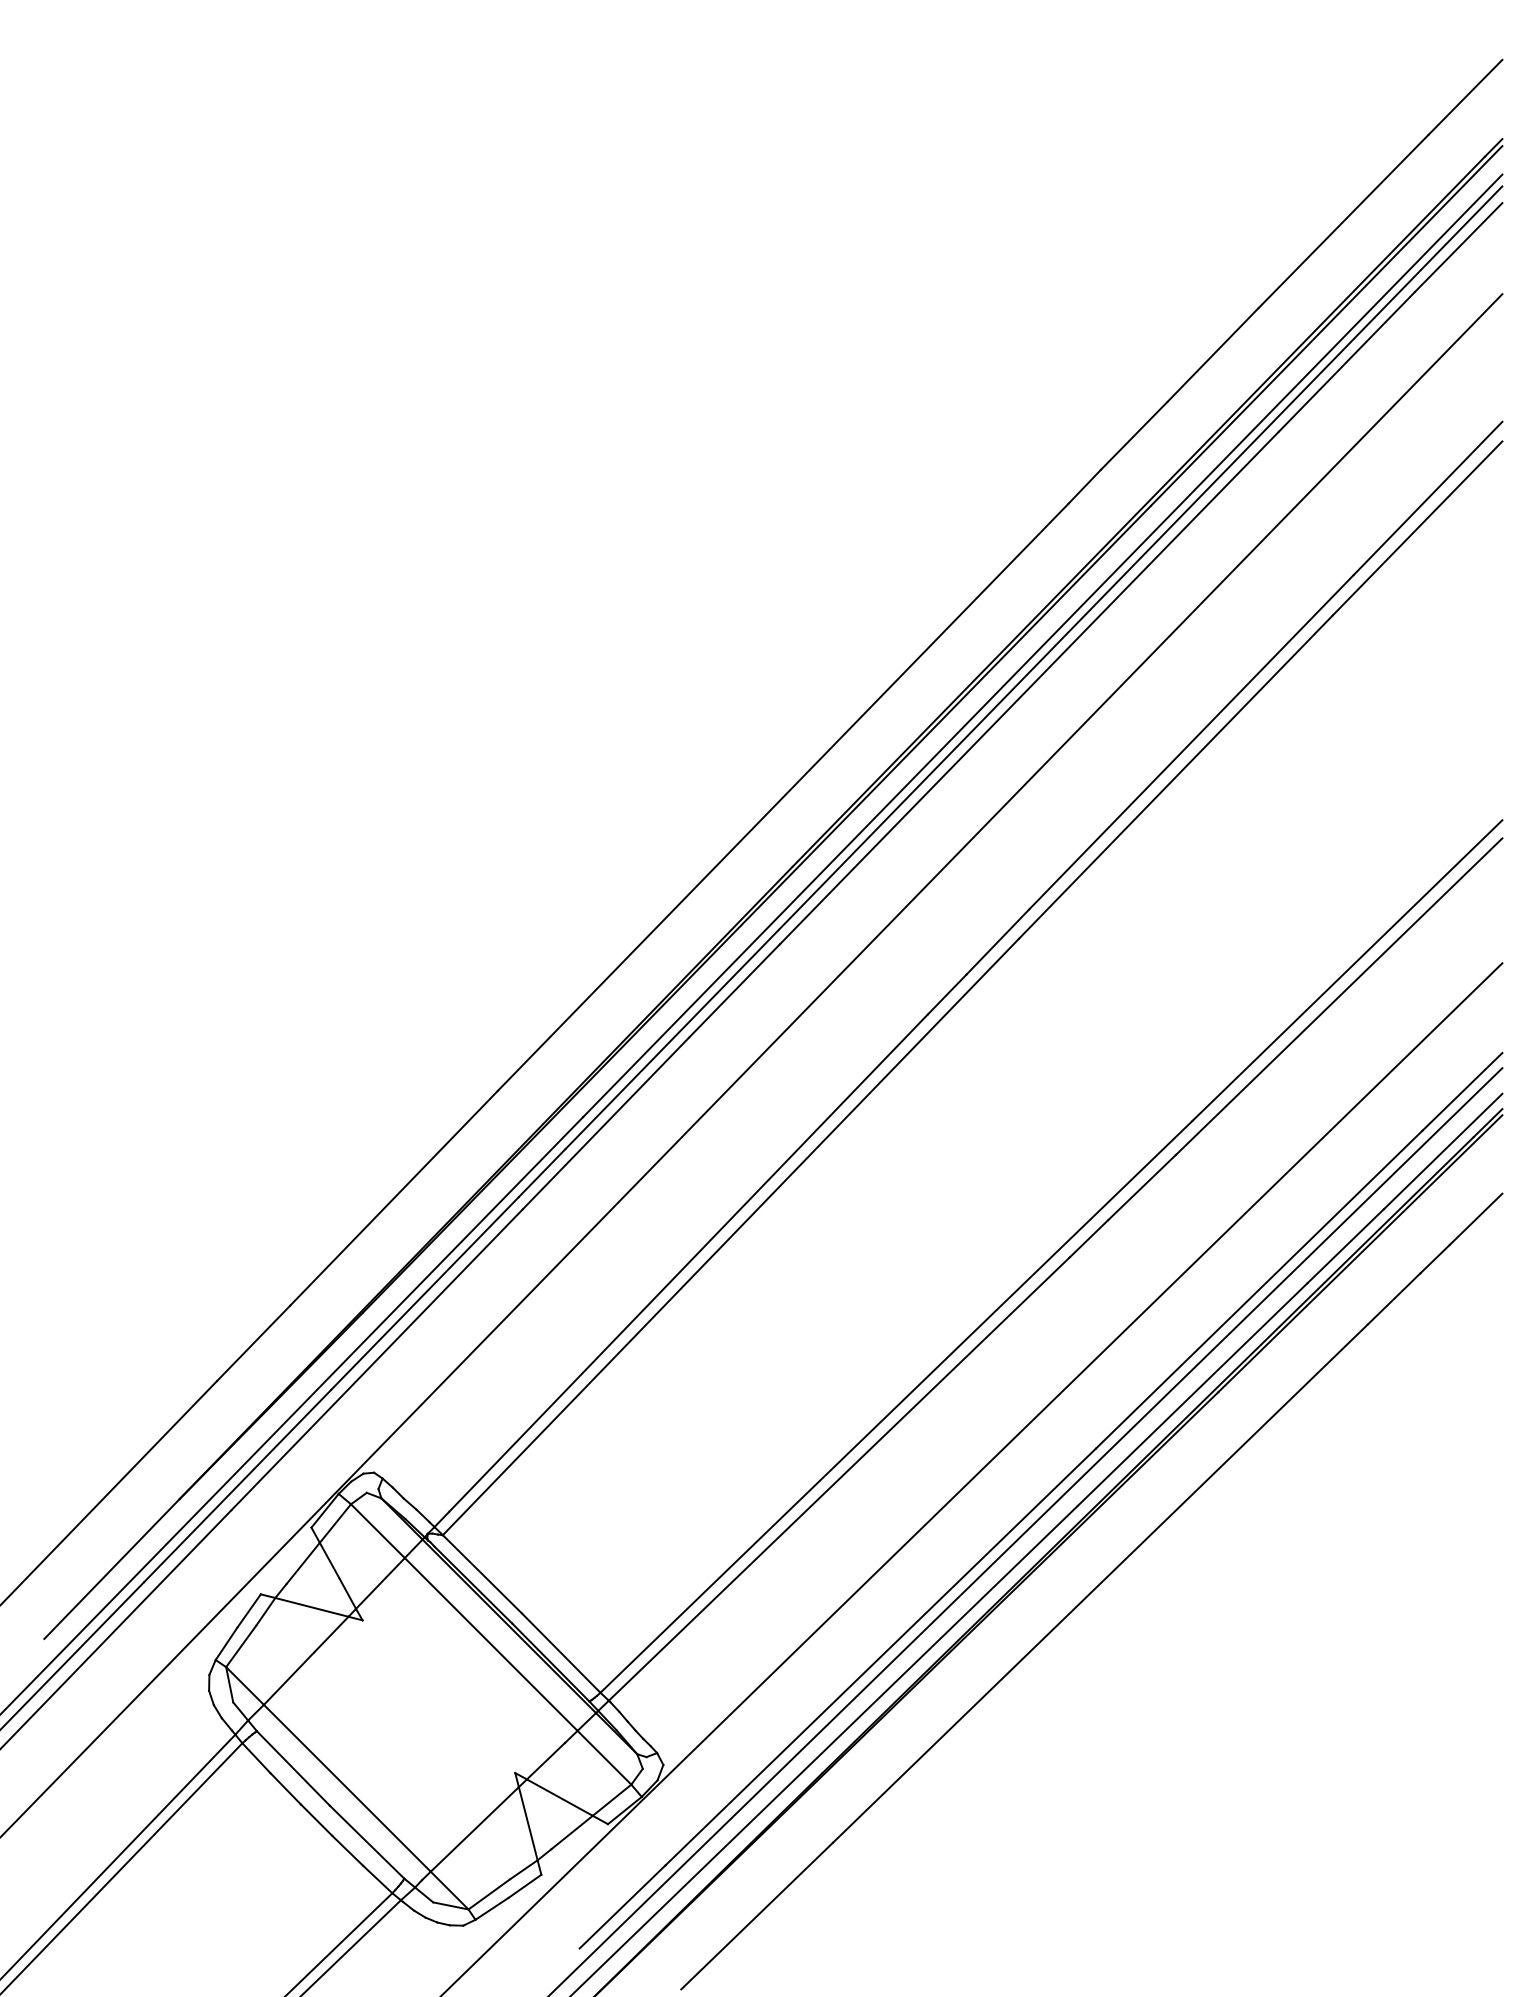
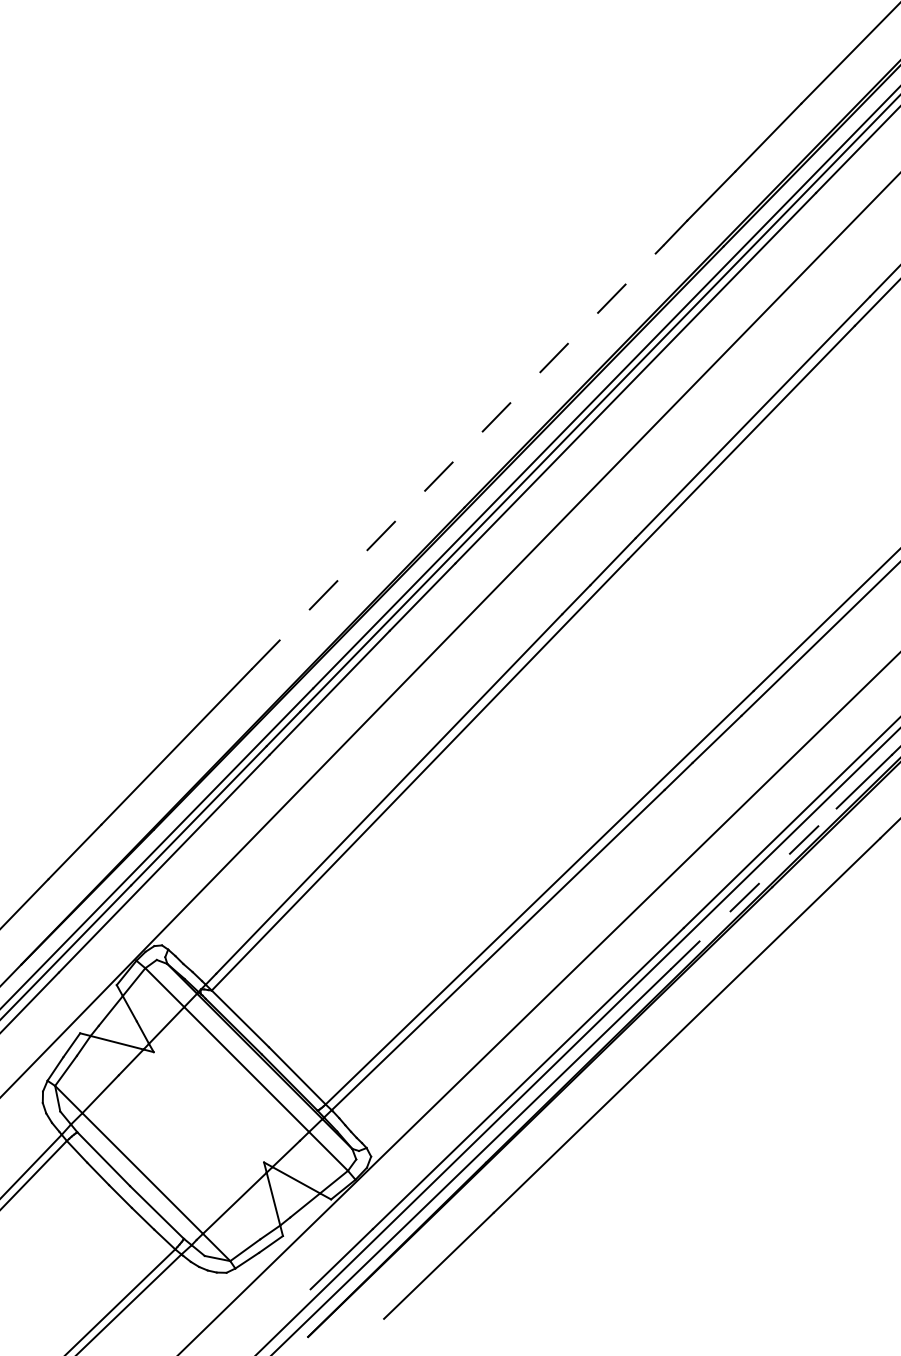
line: (783, 796) -> (457, 456), solid -> dashed
line: (1192, 1394) -> (753, 888), solid -> dashed

